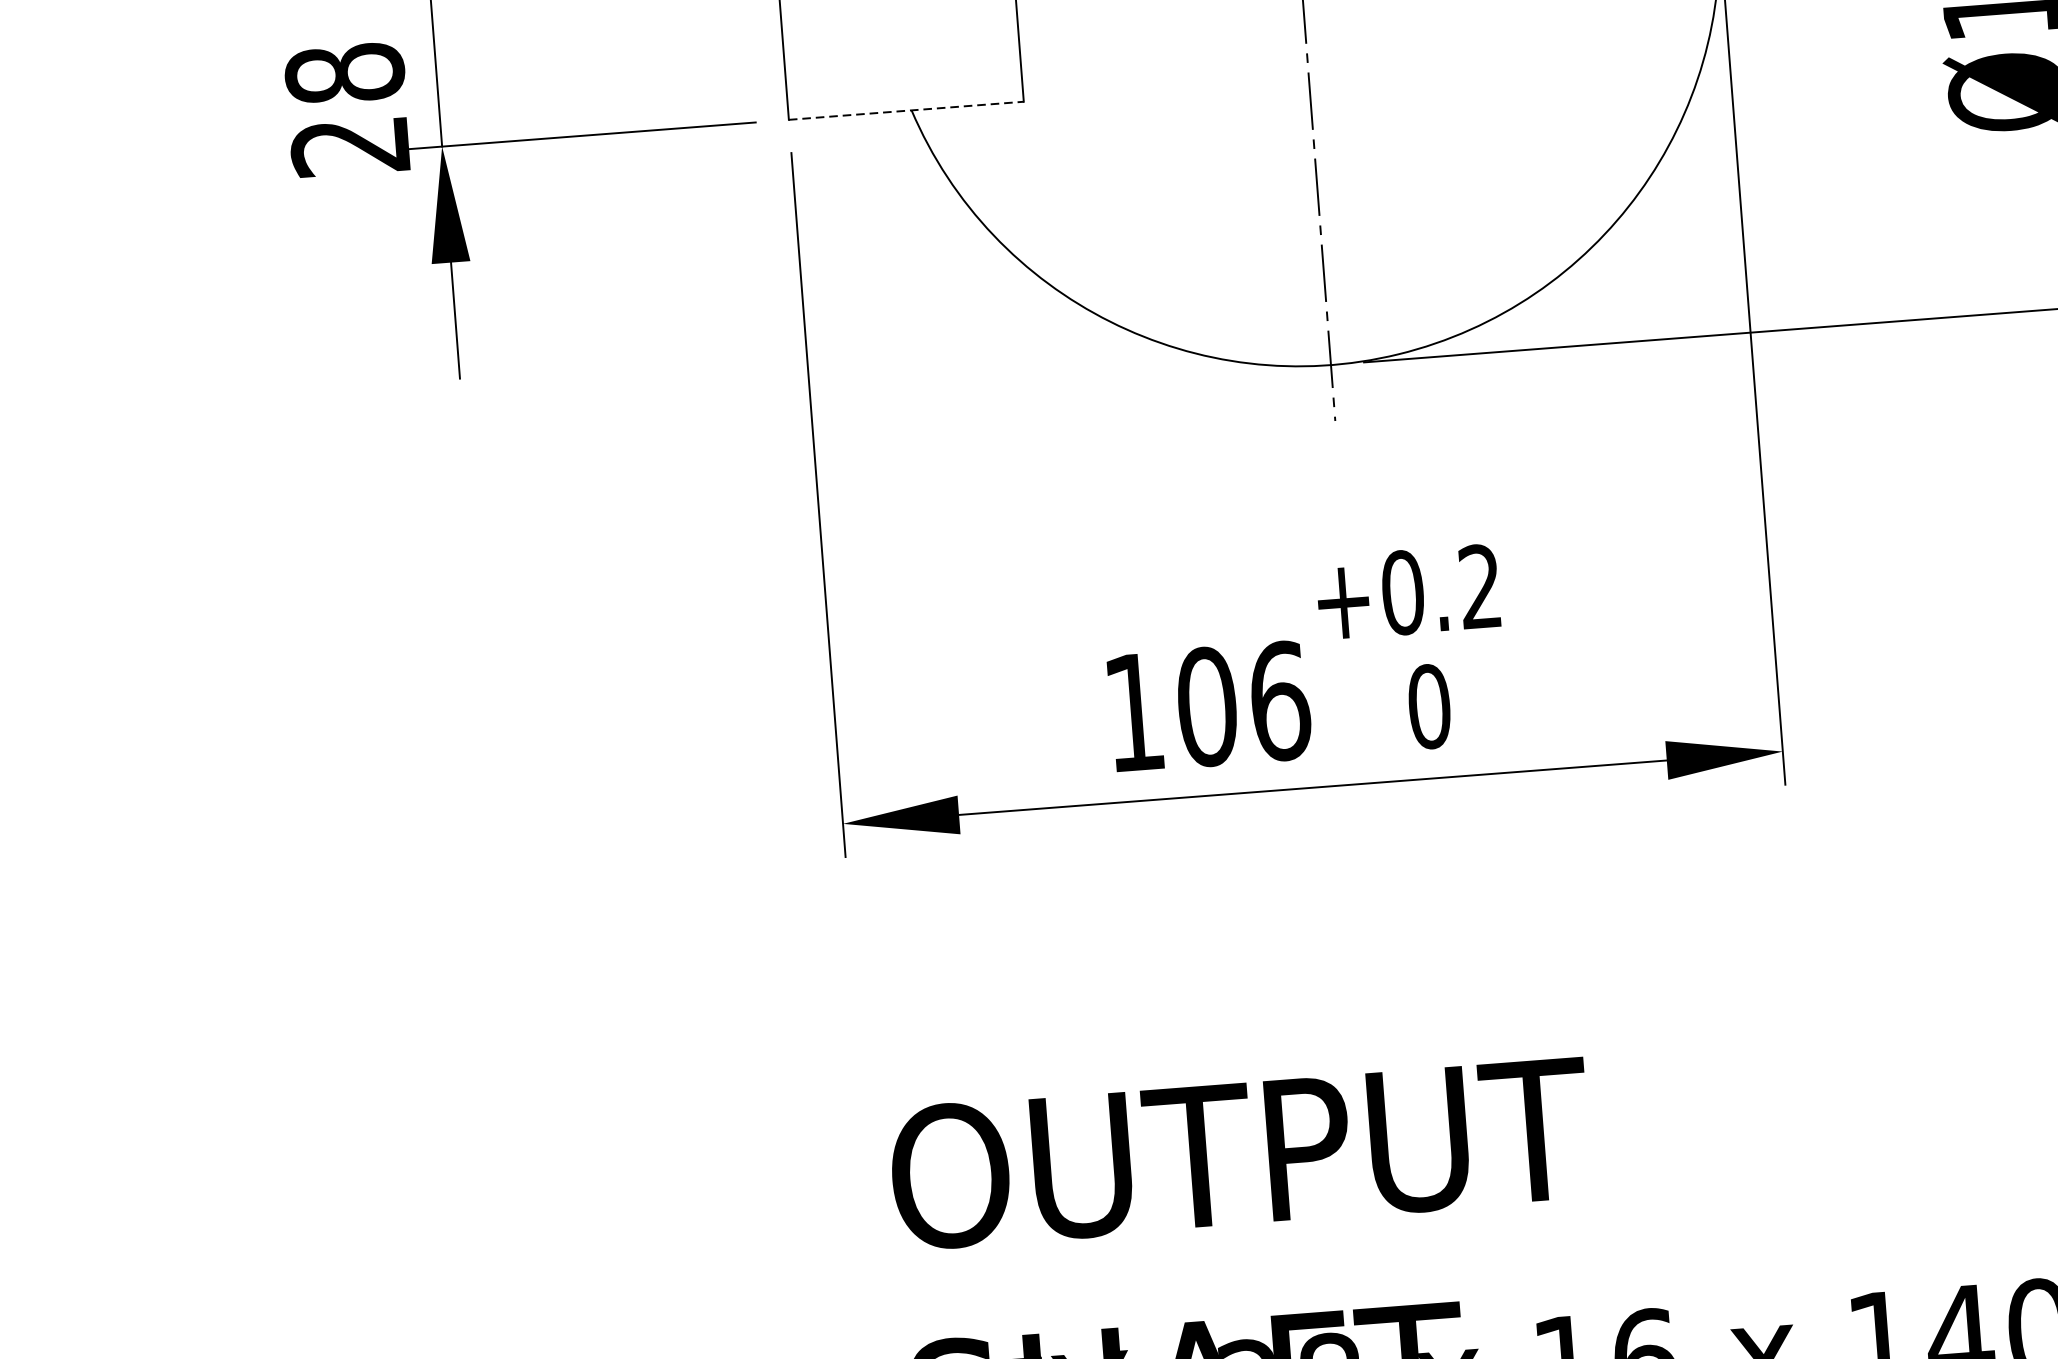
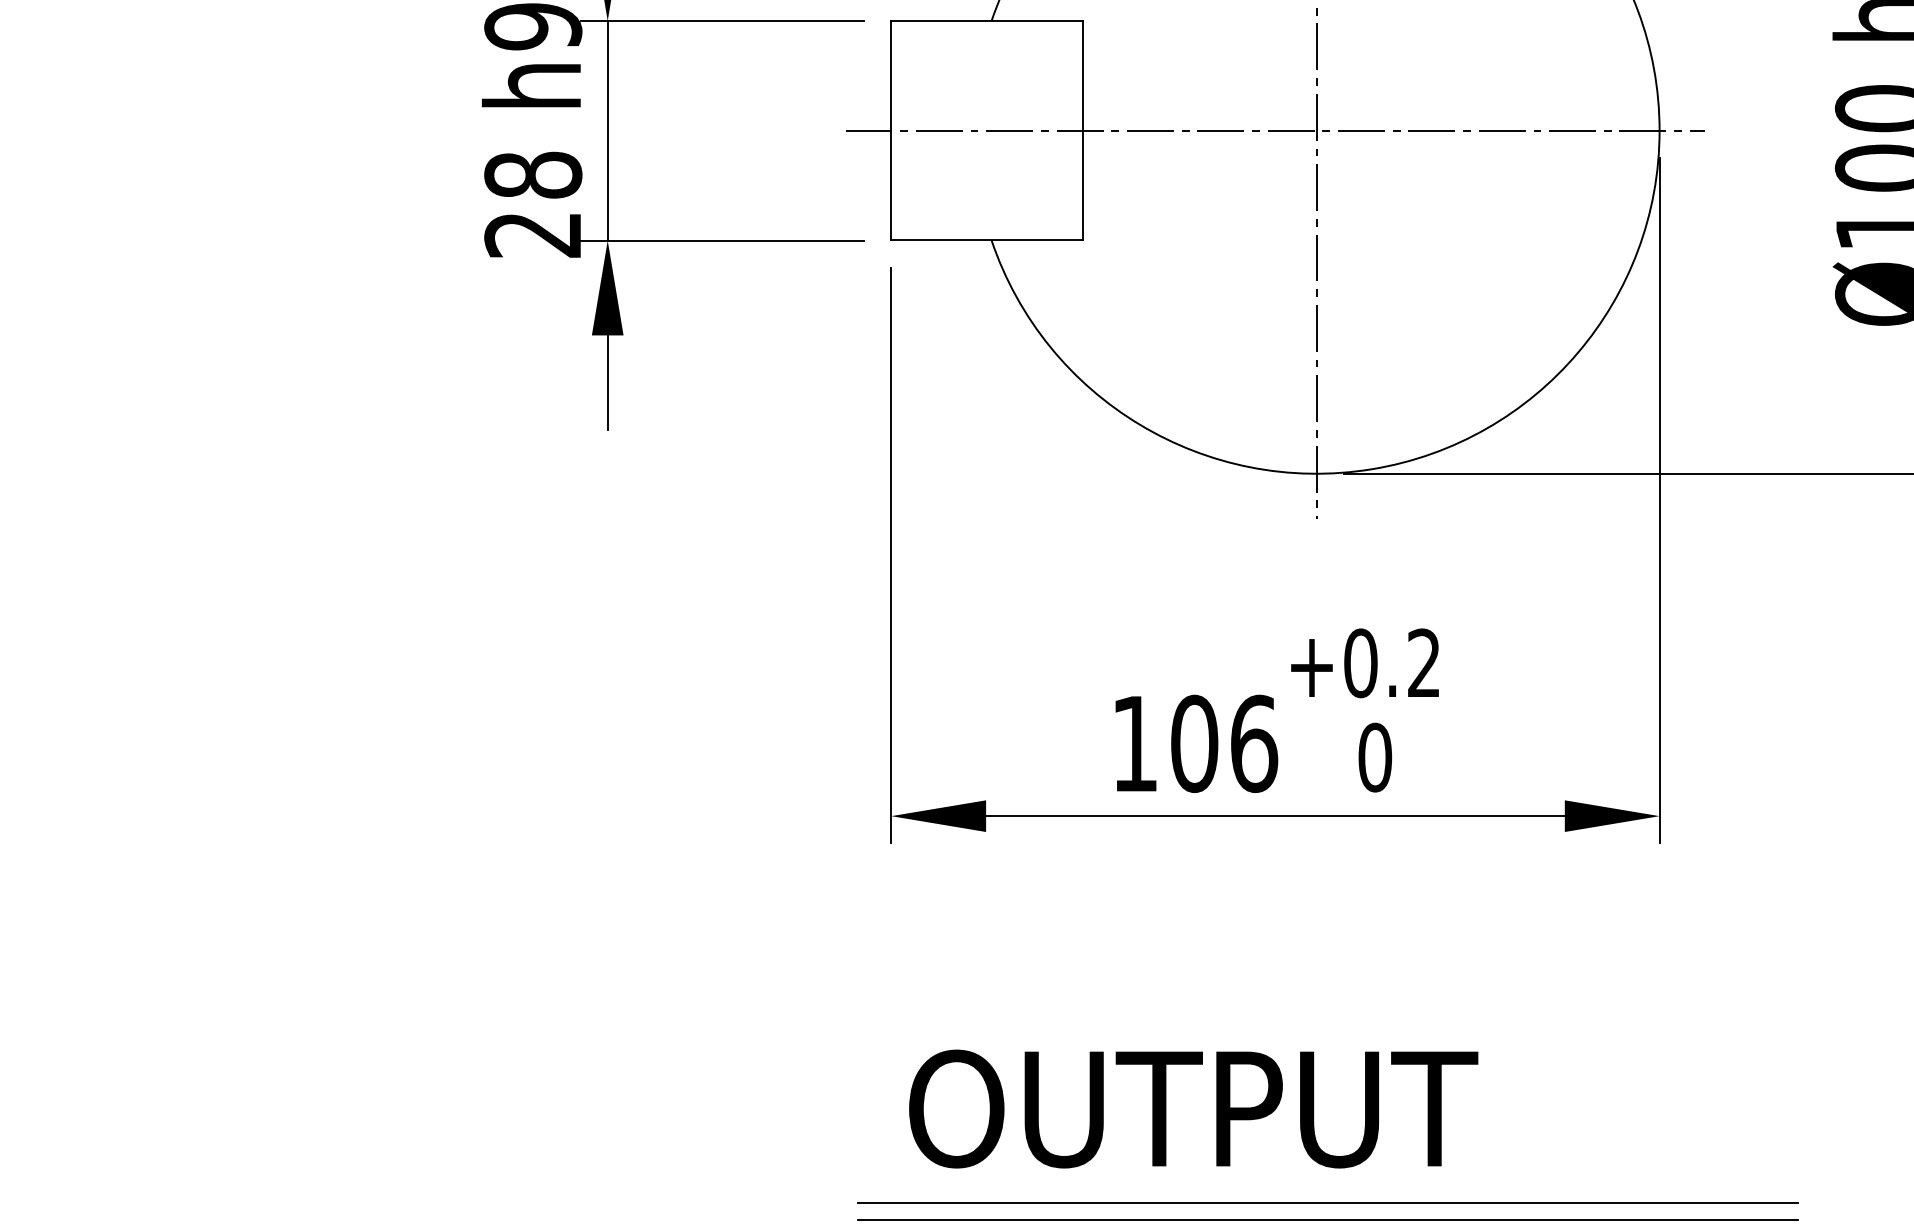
line: (906, 110) -> (987, 240), dashed -> solid
line: (1412, 1255) -> (1327, 1202), added
line: (1414, 1276) -> (1327, 1219), added

